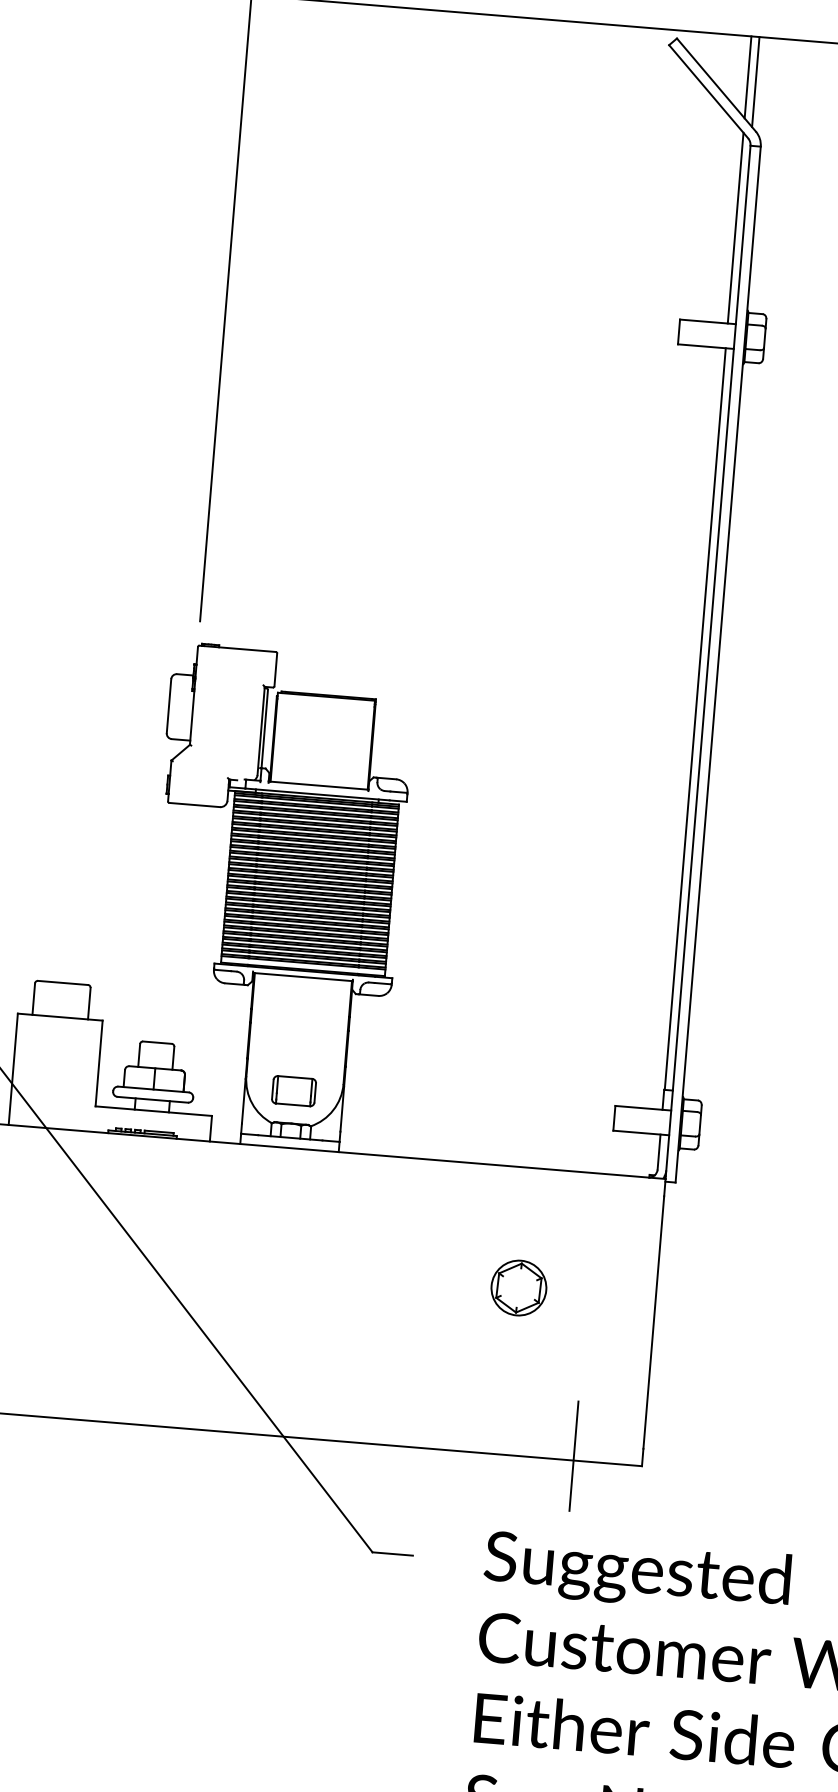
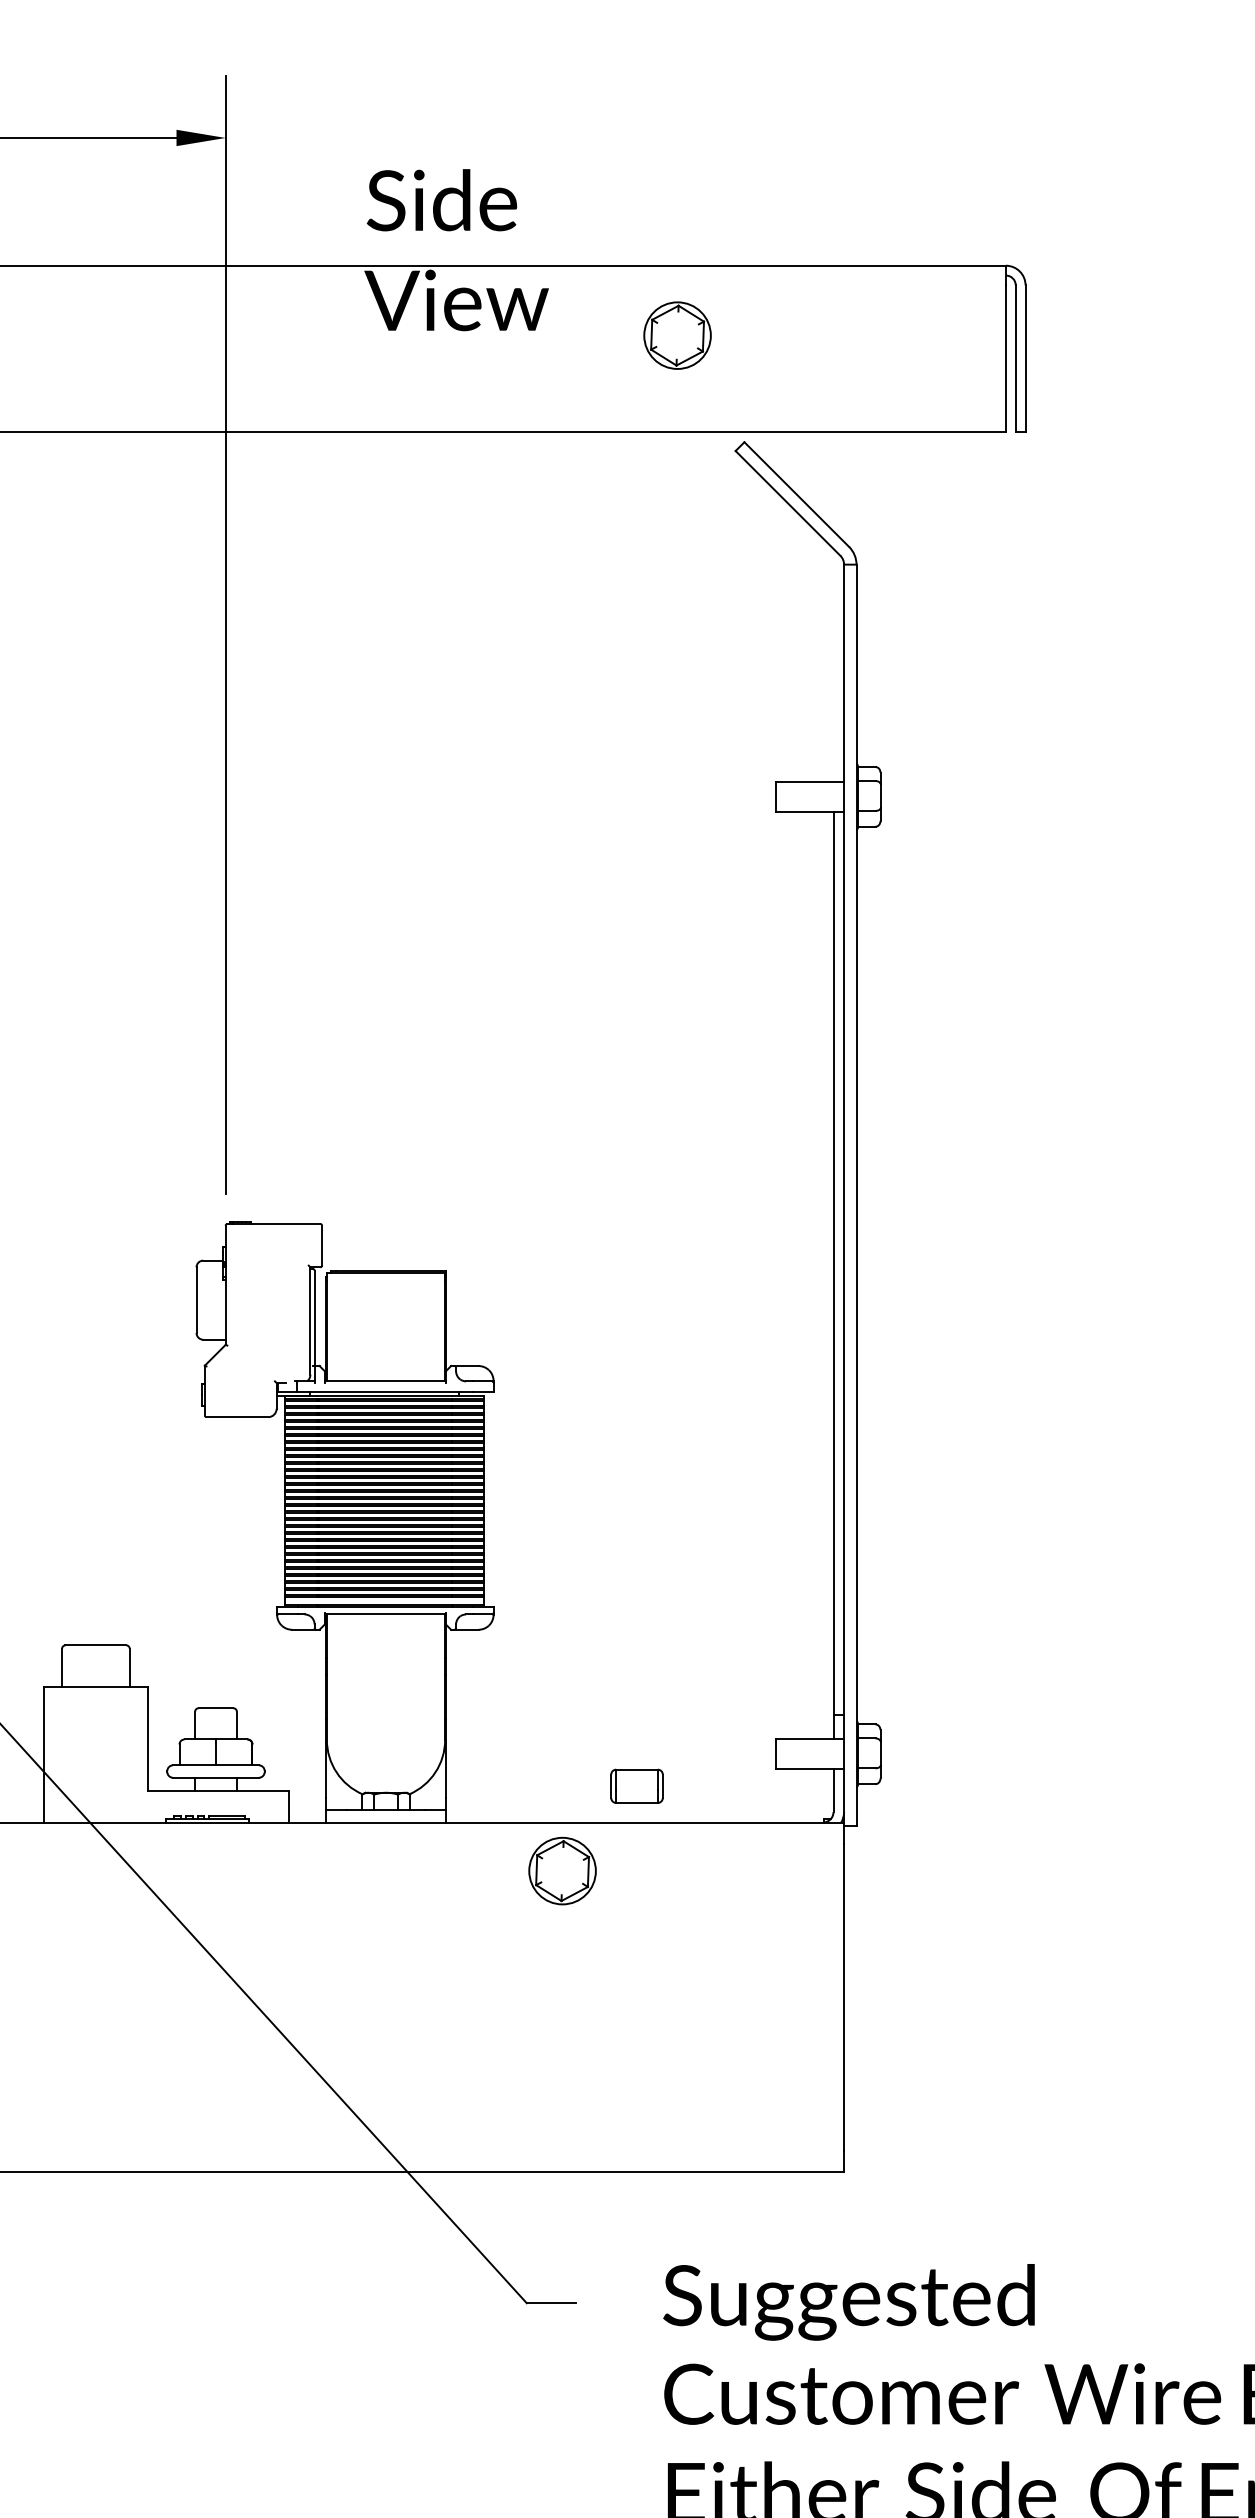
line: (748, 77) -> (834, 482), removed
line: (756, 81) -> (844, 486), removed
line: (735, 227) -> (834, 665), removed
part: (293, 1090) -> (636, 1785), moved
part: (518, 1287) -> (562, 1870), moved
line: (573, 1455) -> (760, 2166), removed

